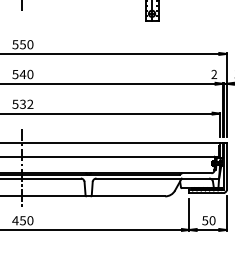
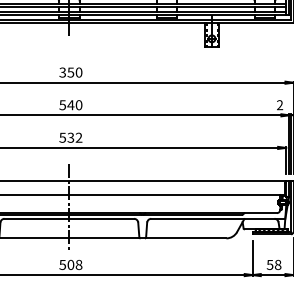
text: (15, 43) -> (62, 71), 550 -> 350
text: (22, 220) -> (70, 264), 450 -> 508
text: (211, 220) -> (277, 264), 50 -> 58

